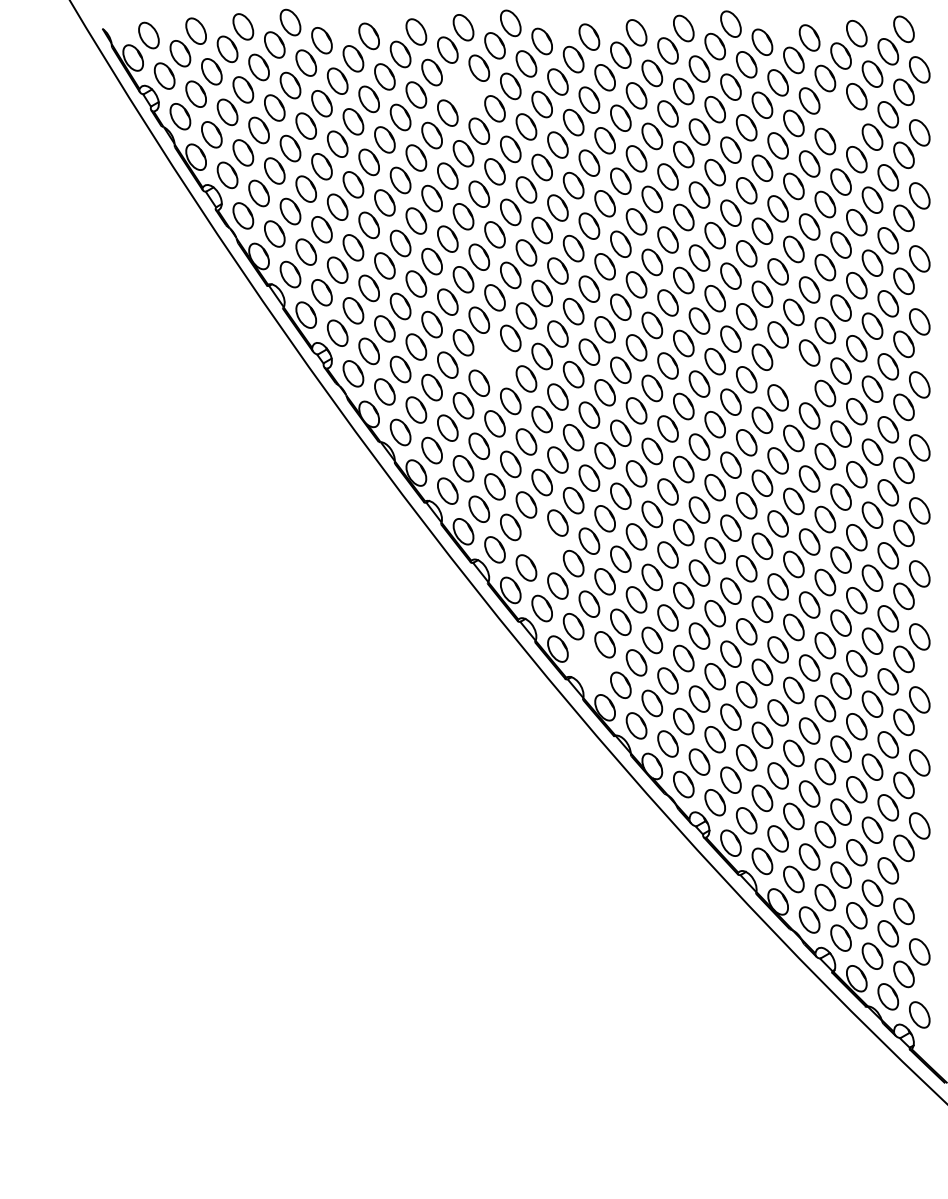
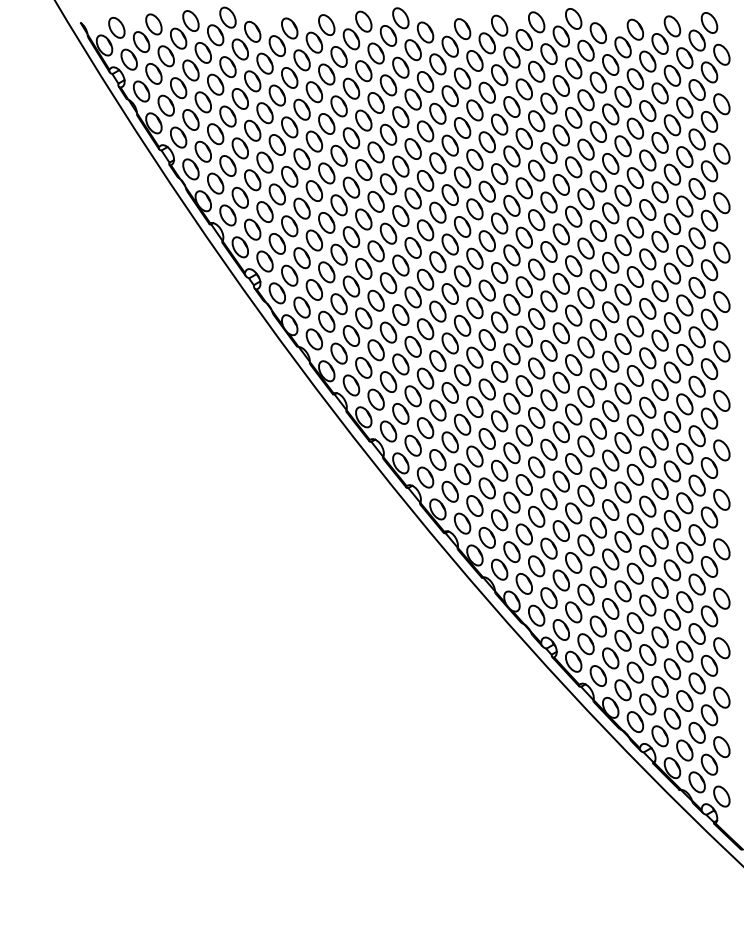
part: (463, 90) -> (363, 70), added
part: (840, 118) -> (659, 92), added
part: (494, 360) -> (388, 282), added
part: (793, 375) -> (622, 294), added
part: (541, 545) -> (424, 428), added
part: (589, 666) -> (462, 523), added
part: (919, 888) -> (721, 697), added

